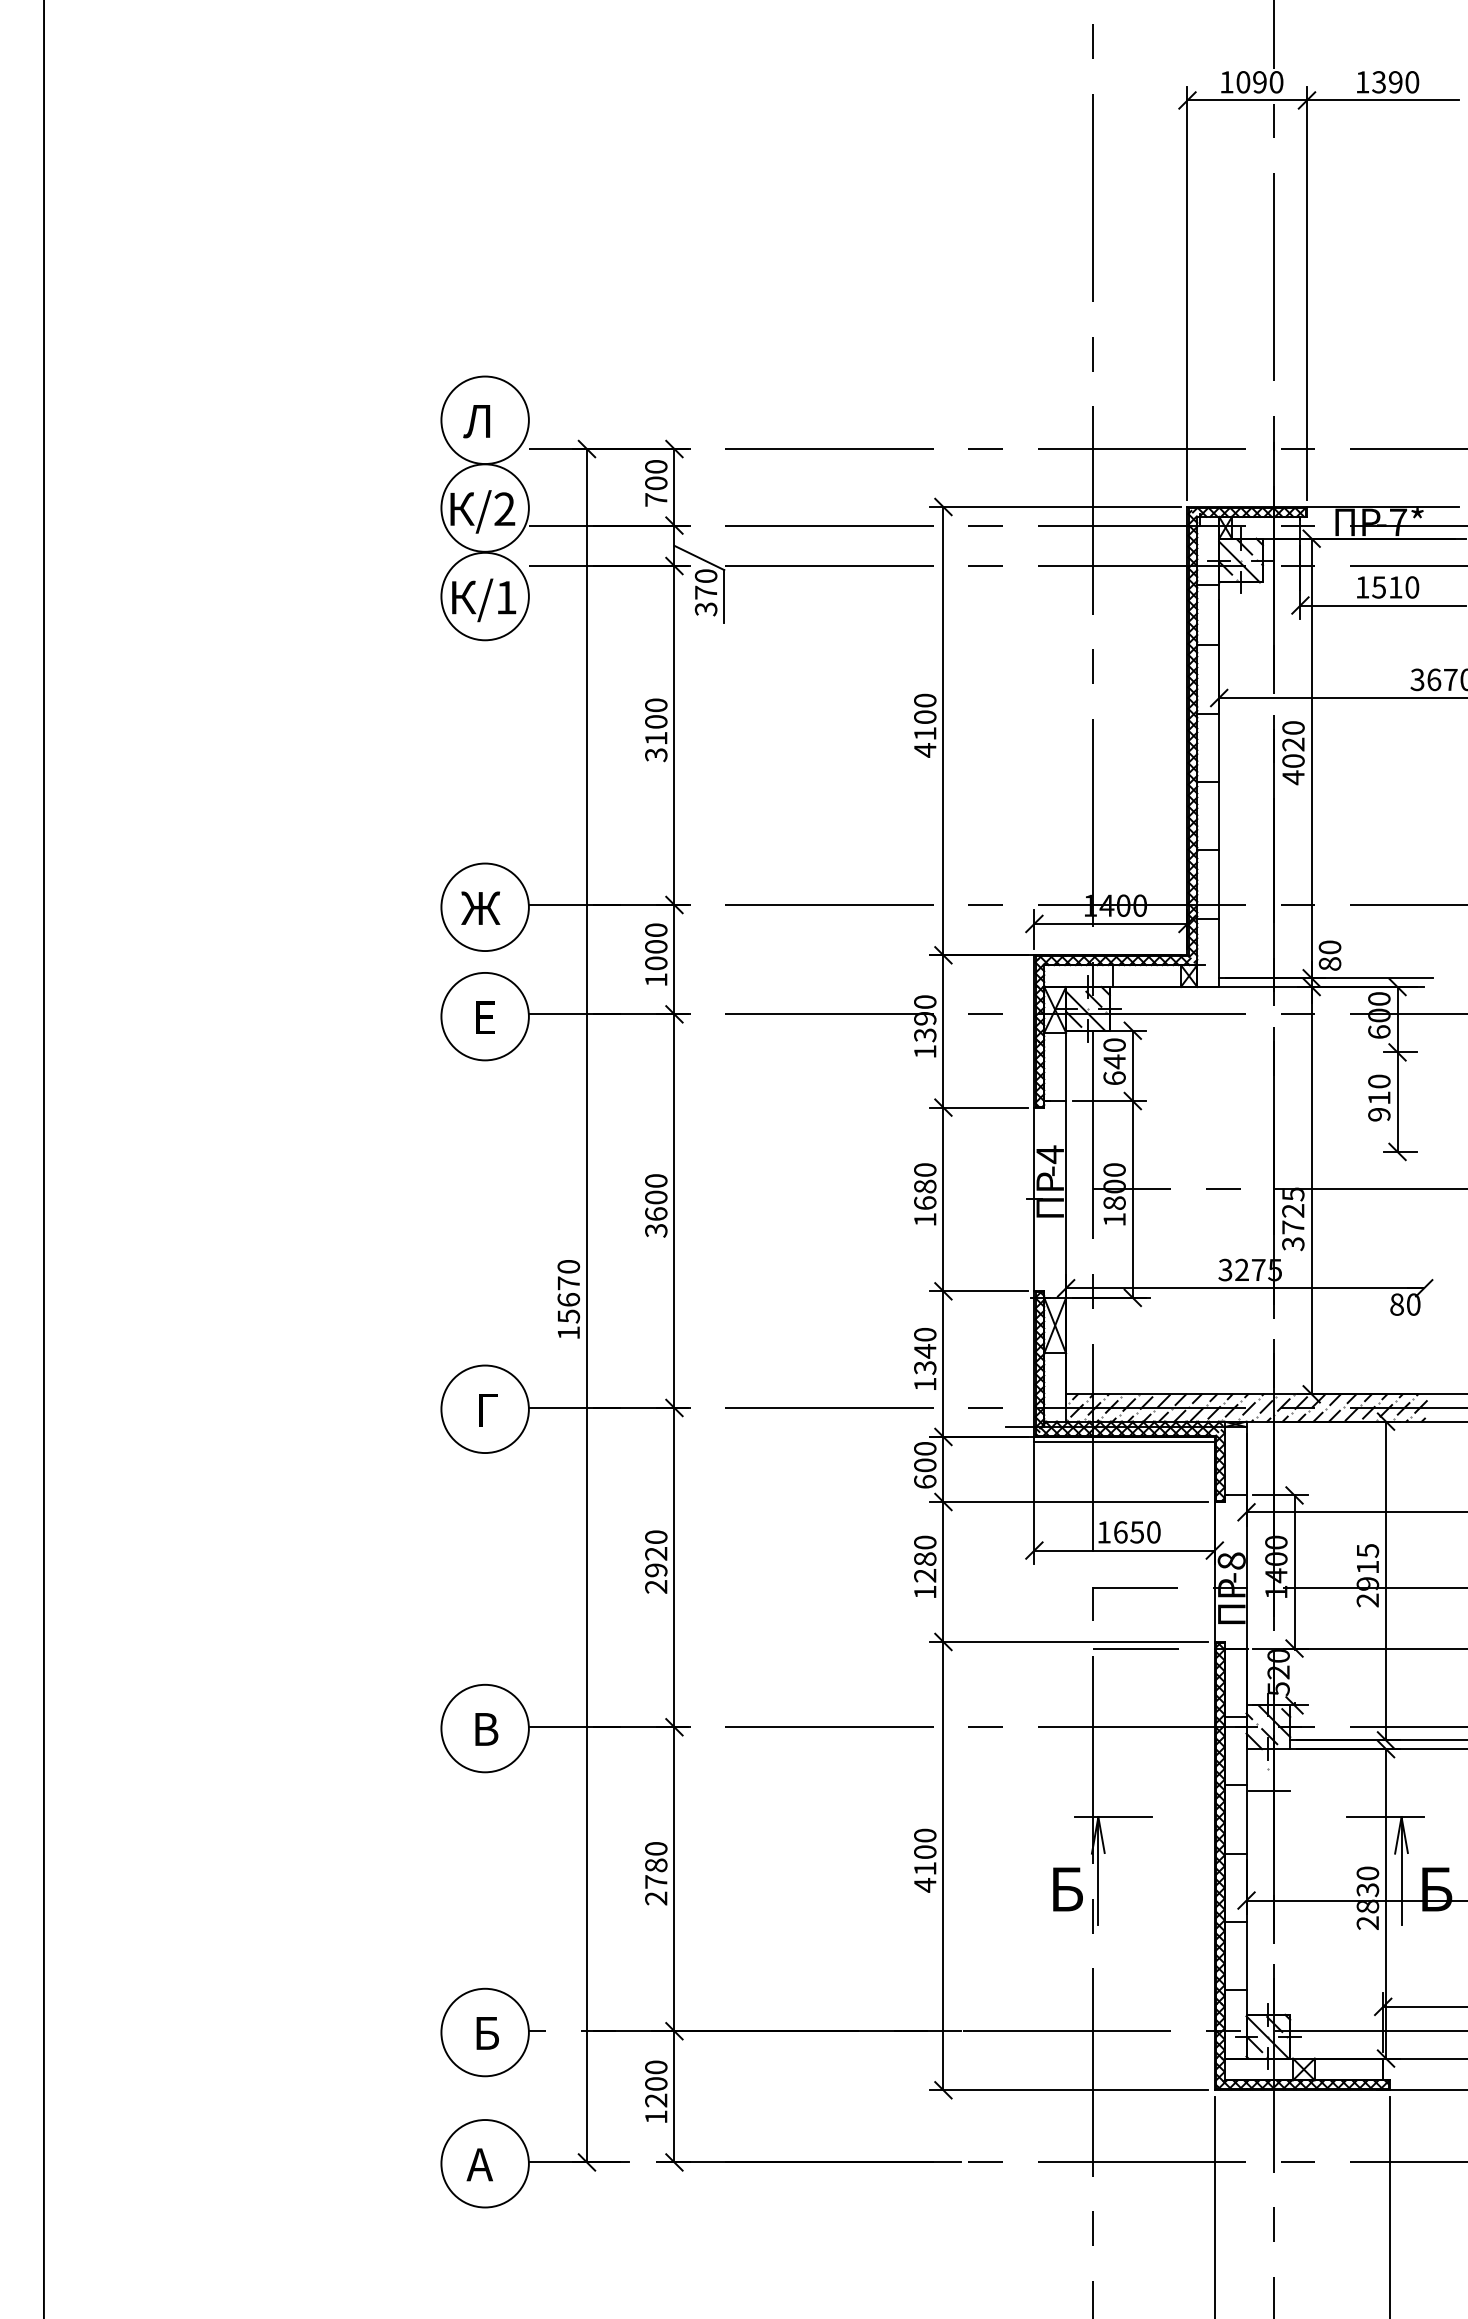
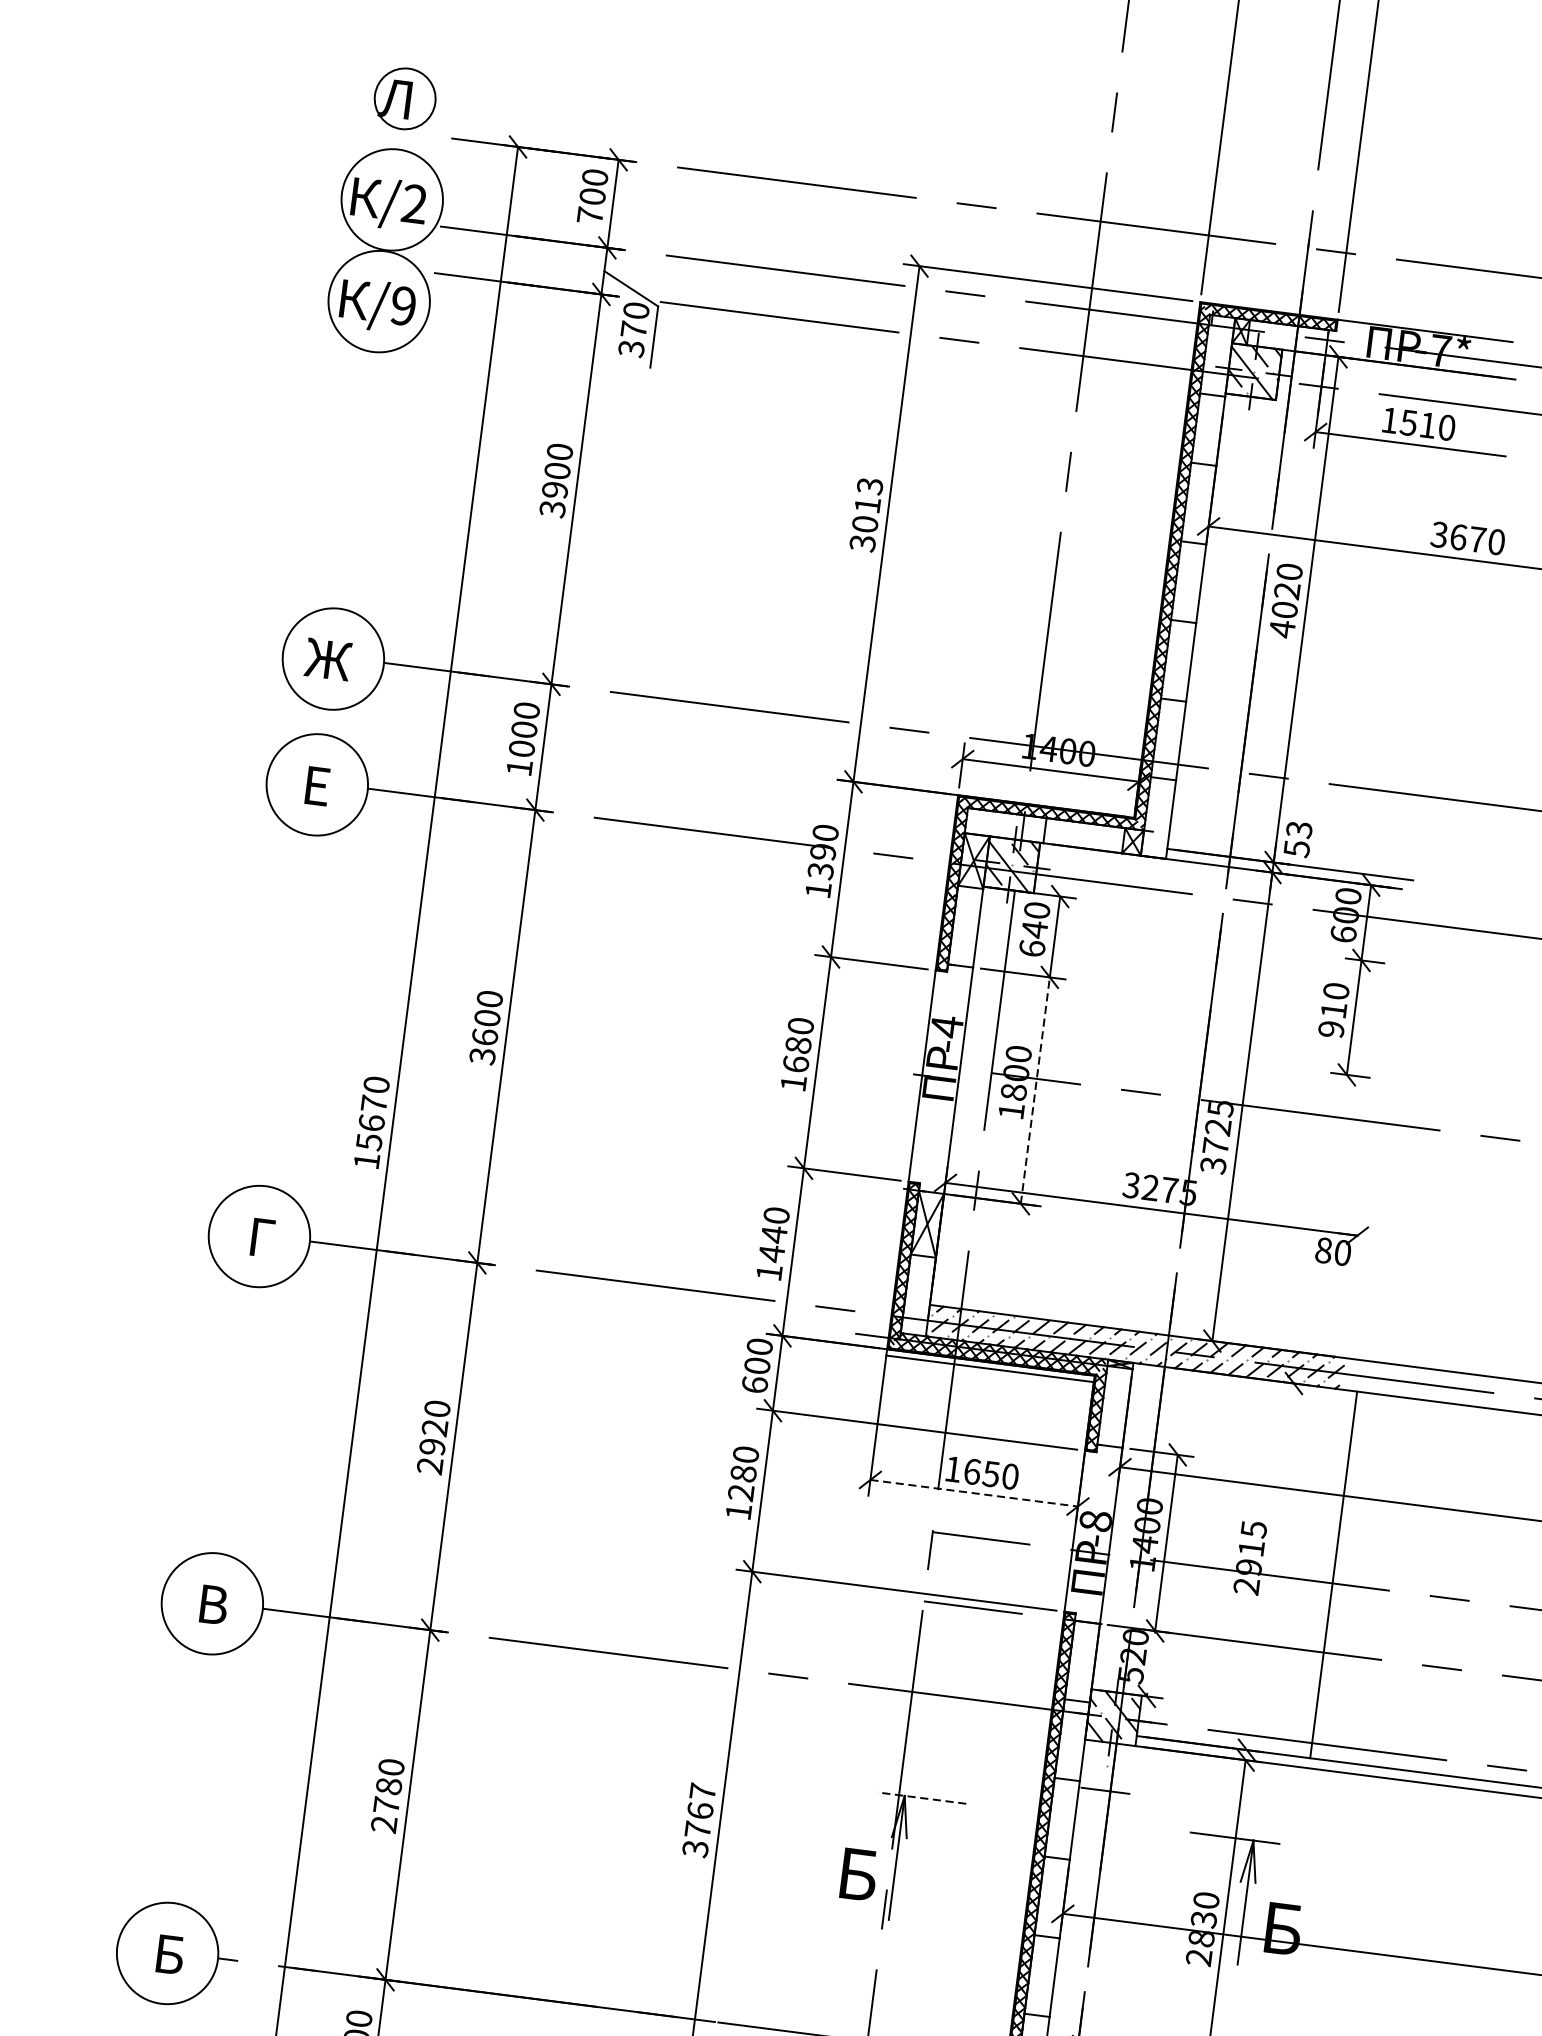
circle: (484, 420) -> (404, 99), size x0.6
text: (506, 597) -> (403, 305), /1 -> /9
text: (925, 725) -> (866, 514), 4100 -> 3013
text: (656, 738) -> (555, 490), 3100 -> 3900
text: (1329, 955) -> (1297, 838), 80 -> 53
line: (1132, 1198) -> (1035, 1089), solid -> dashed
text: (925, 1367) -> (772, 1253), 1340 -> 1440
line: (1125, 1550) -> (975, 1493), solid -> dashed
line: (1386, 1580) -> (1334, 1574), moved
line: (1113, 1817) -> (922, 1798), solid -> dashed
text: (925, 1860) -> (699, 1820), 4100 -> 3767

